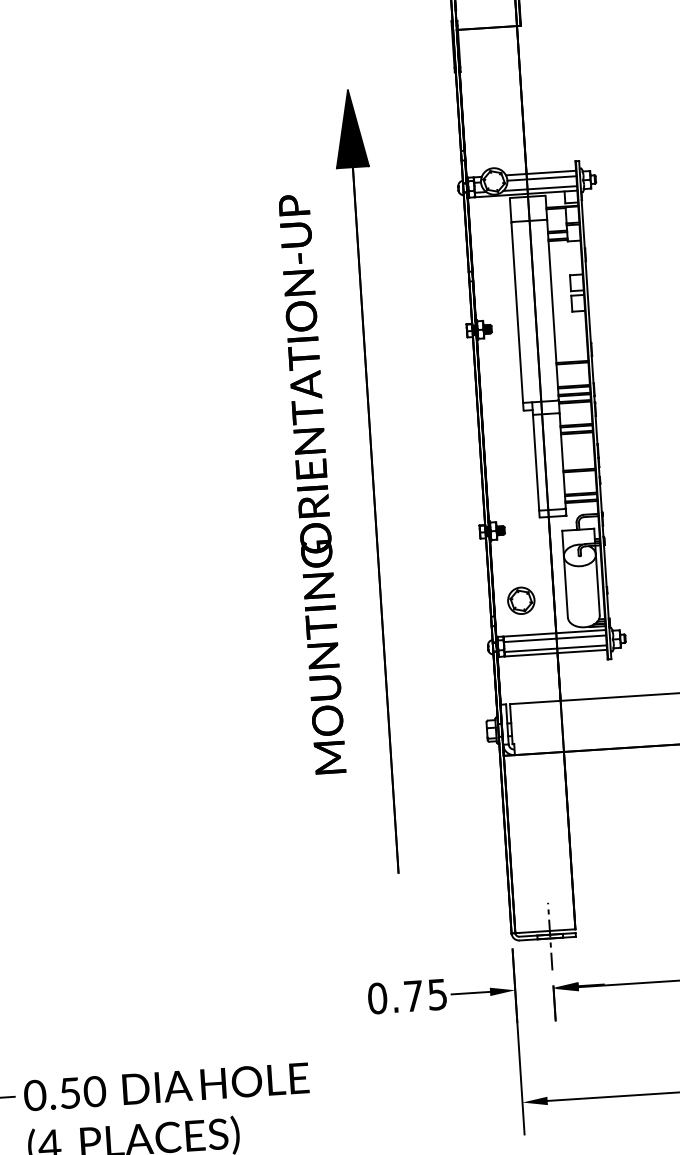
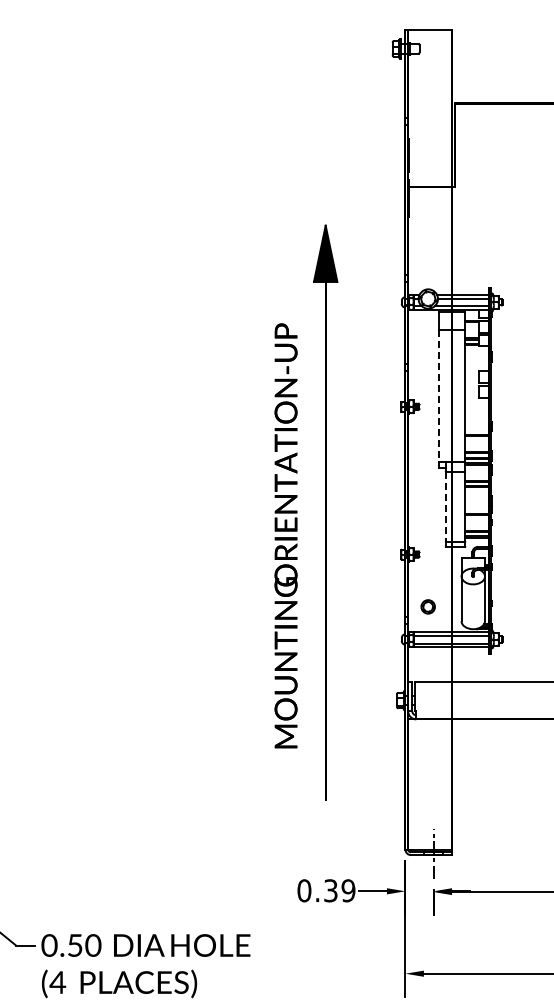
line: (516, 311) -> (438, 395), solid -> dashed
line: (535, 462) -> (445, 506), solid -> dashed
text: (311, 483) -> (285, 535), moved
part: (520, 600) -> (427, 606), size x0.7
text: (425, 994) -> (339, 890), 0.75 -> 0.39

